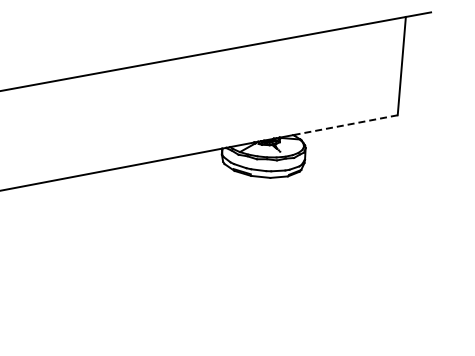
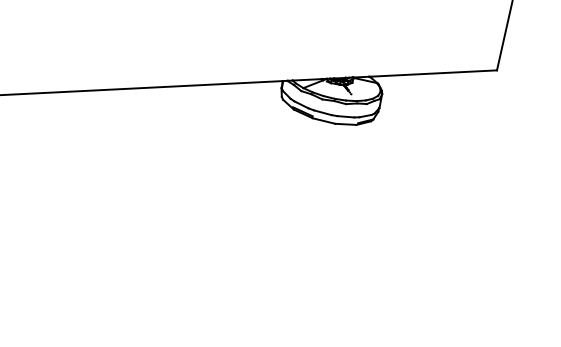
line: (344, 125) -> (432, 73), dashed -> solid

